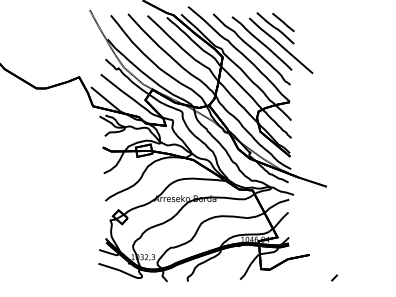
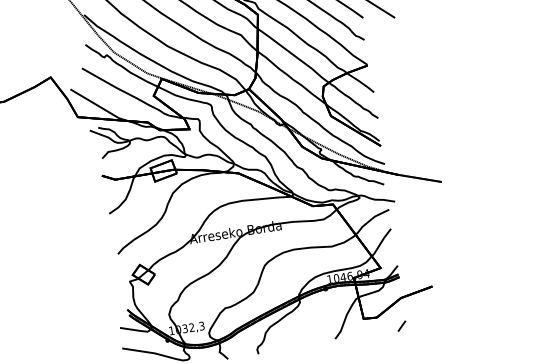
line: (334, 277) -> (401, 325), moved

